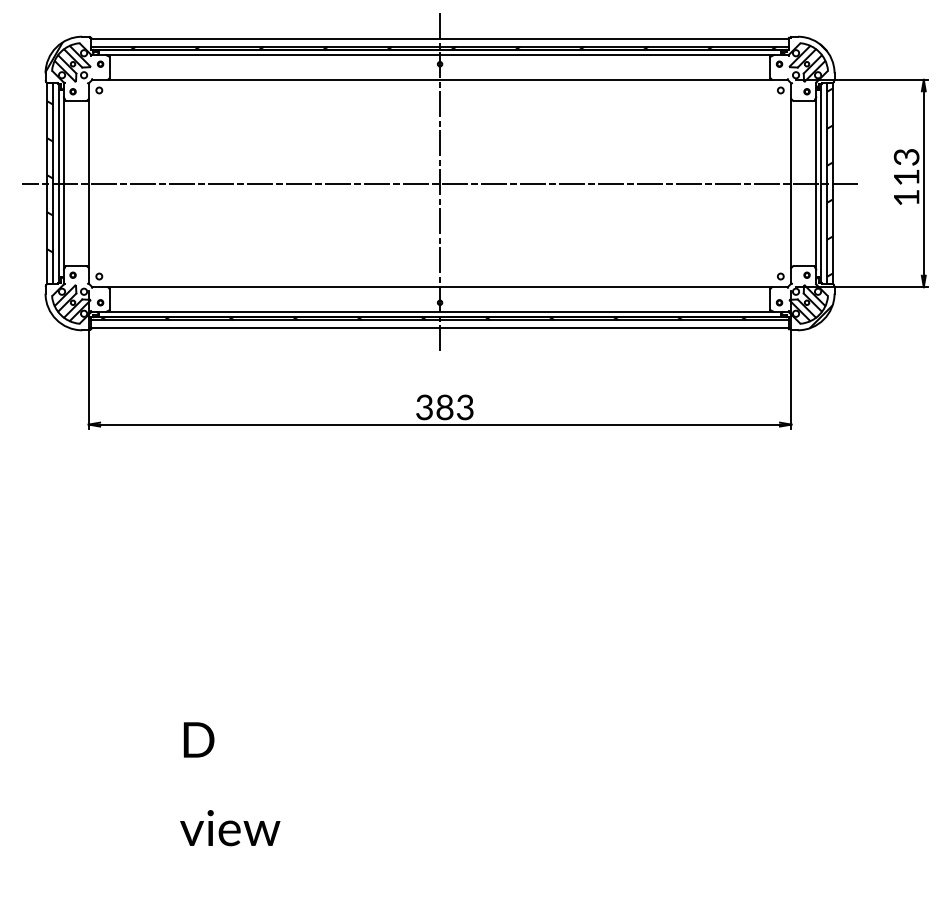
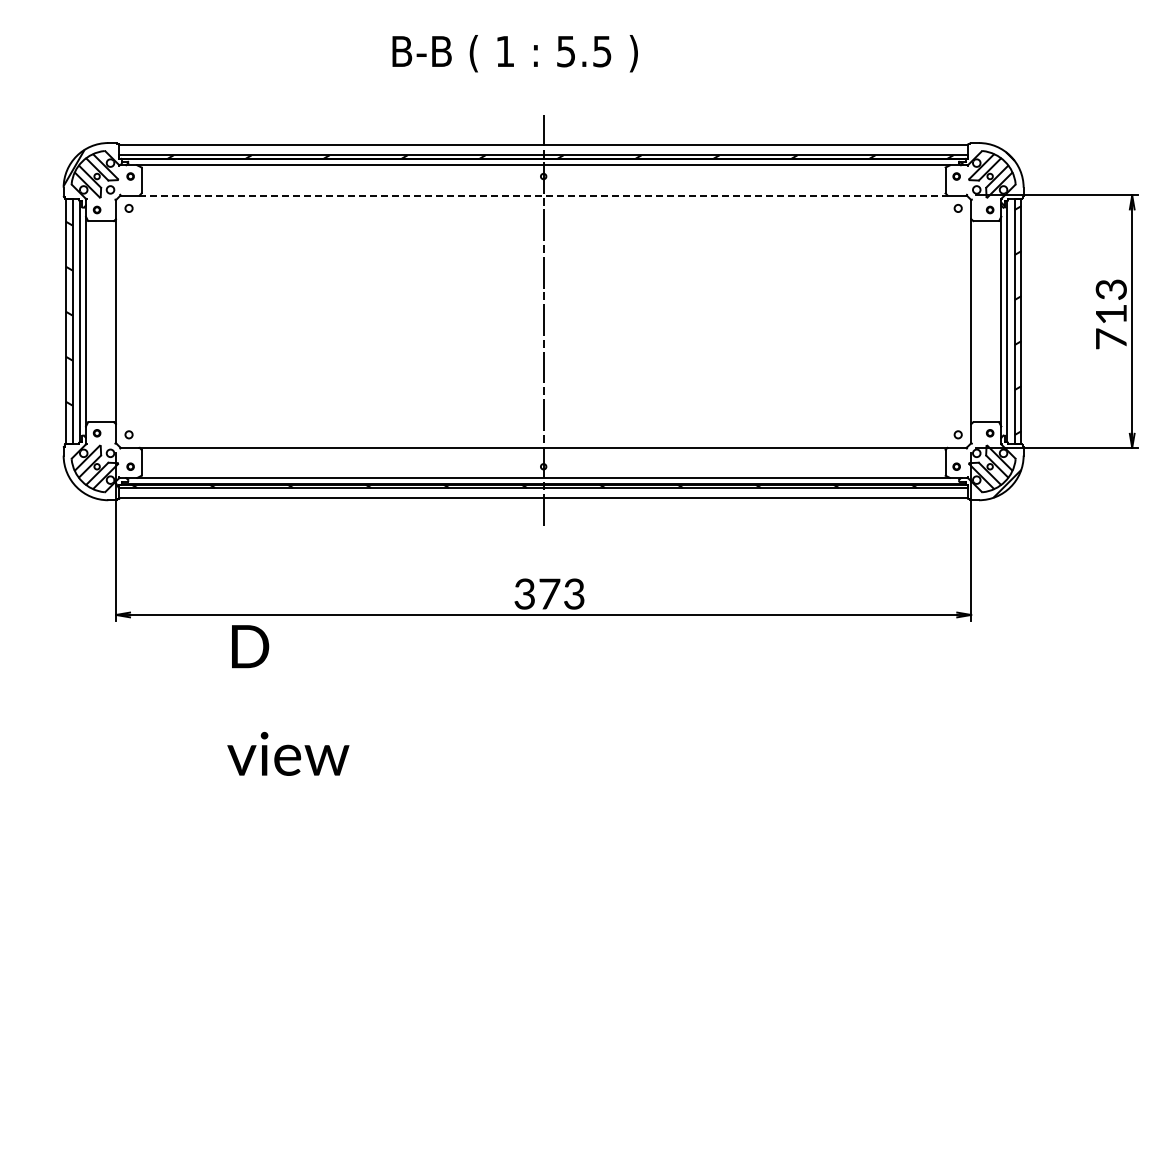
line: (440, 79) -> (544, 195), solid -> dashed
line: (439, 183) -> (543, 321), removed
text: (906, 197) -> (1111, 338), 113 -> 713
text: (444, 406) -> (549, 593), 383 -> 373
text: (230, 784) -> (288, 700), moved

